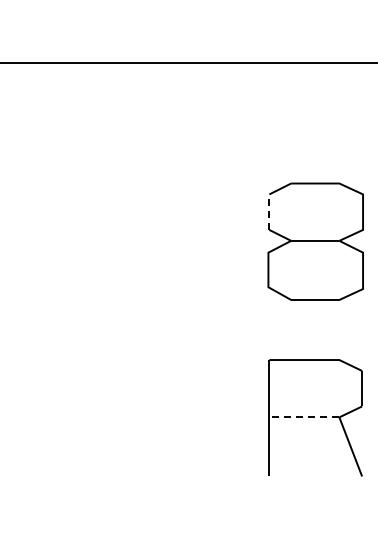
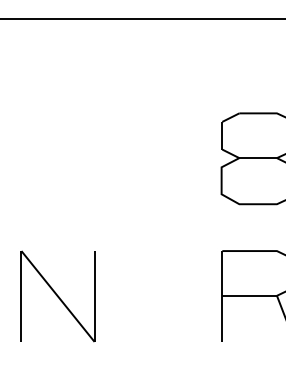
line: (269, 212) -> (222, 135), dashed -> solid
part: (58, 417) -> (57, 295), added
line: (303, 417) -> (248, 295), dashed -> solid

